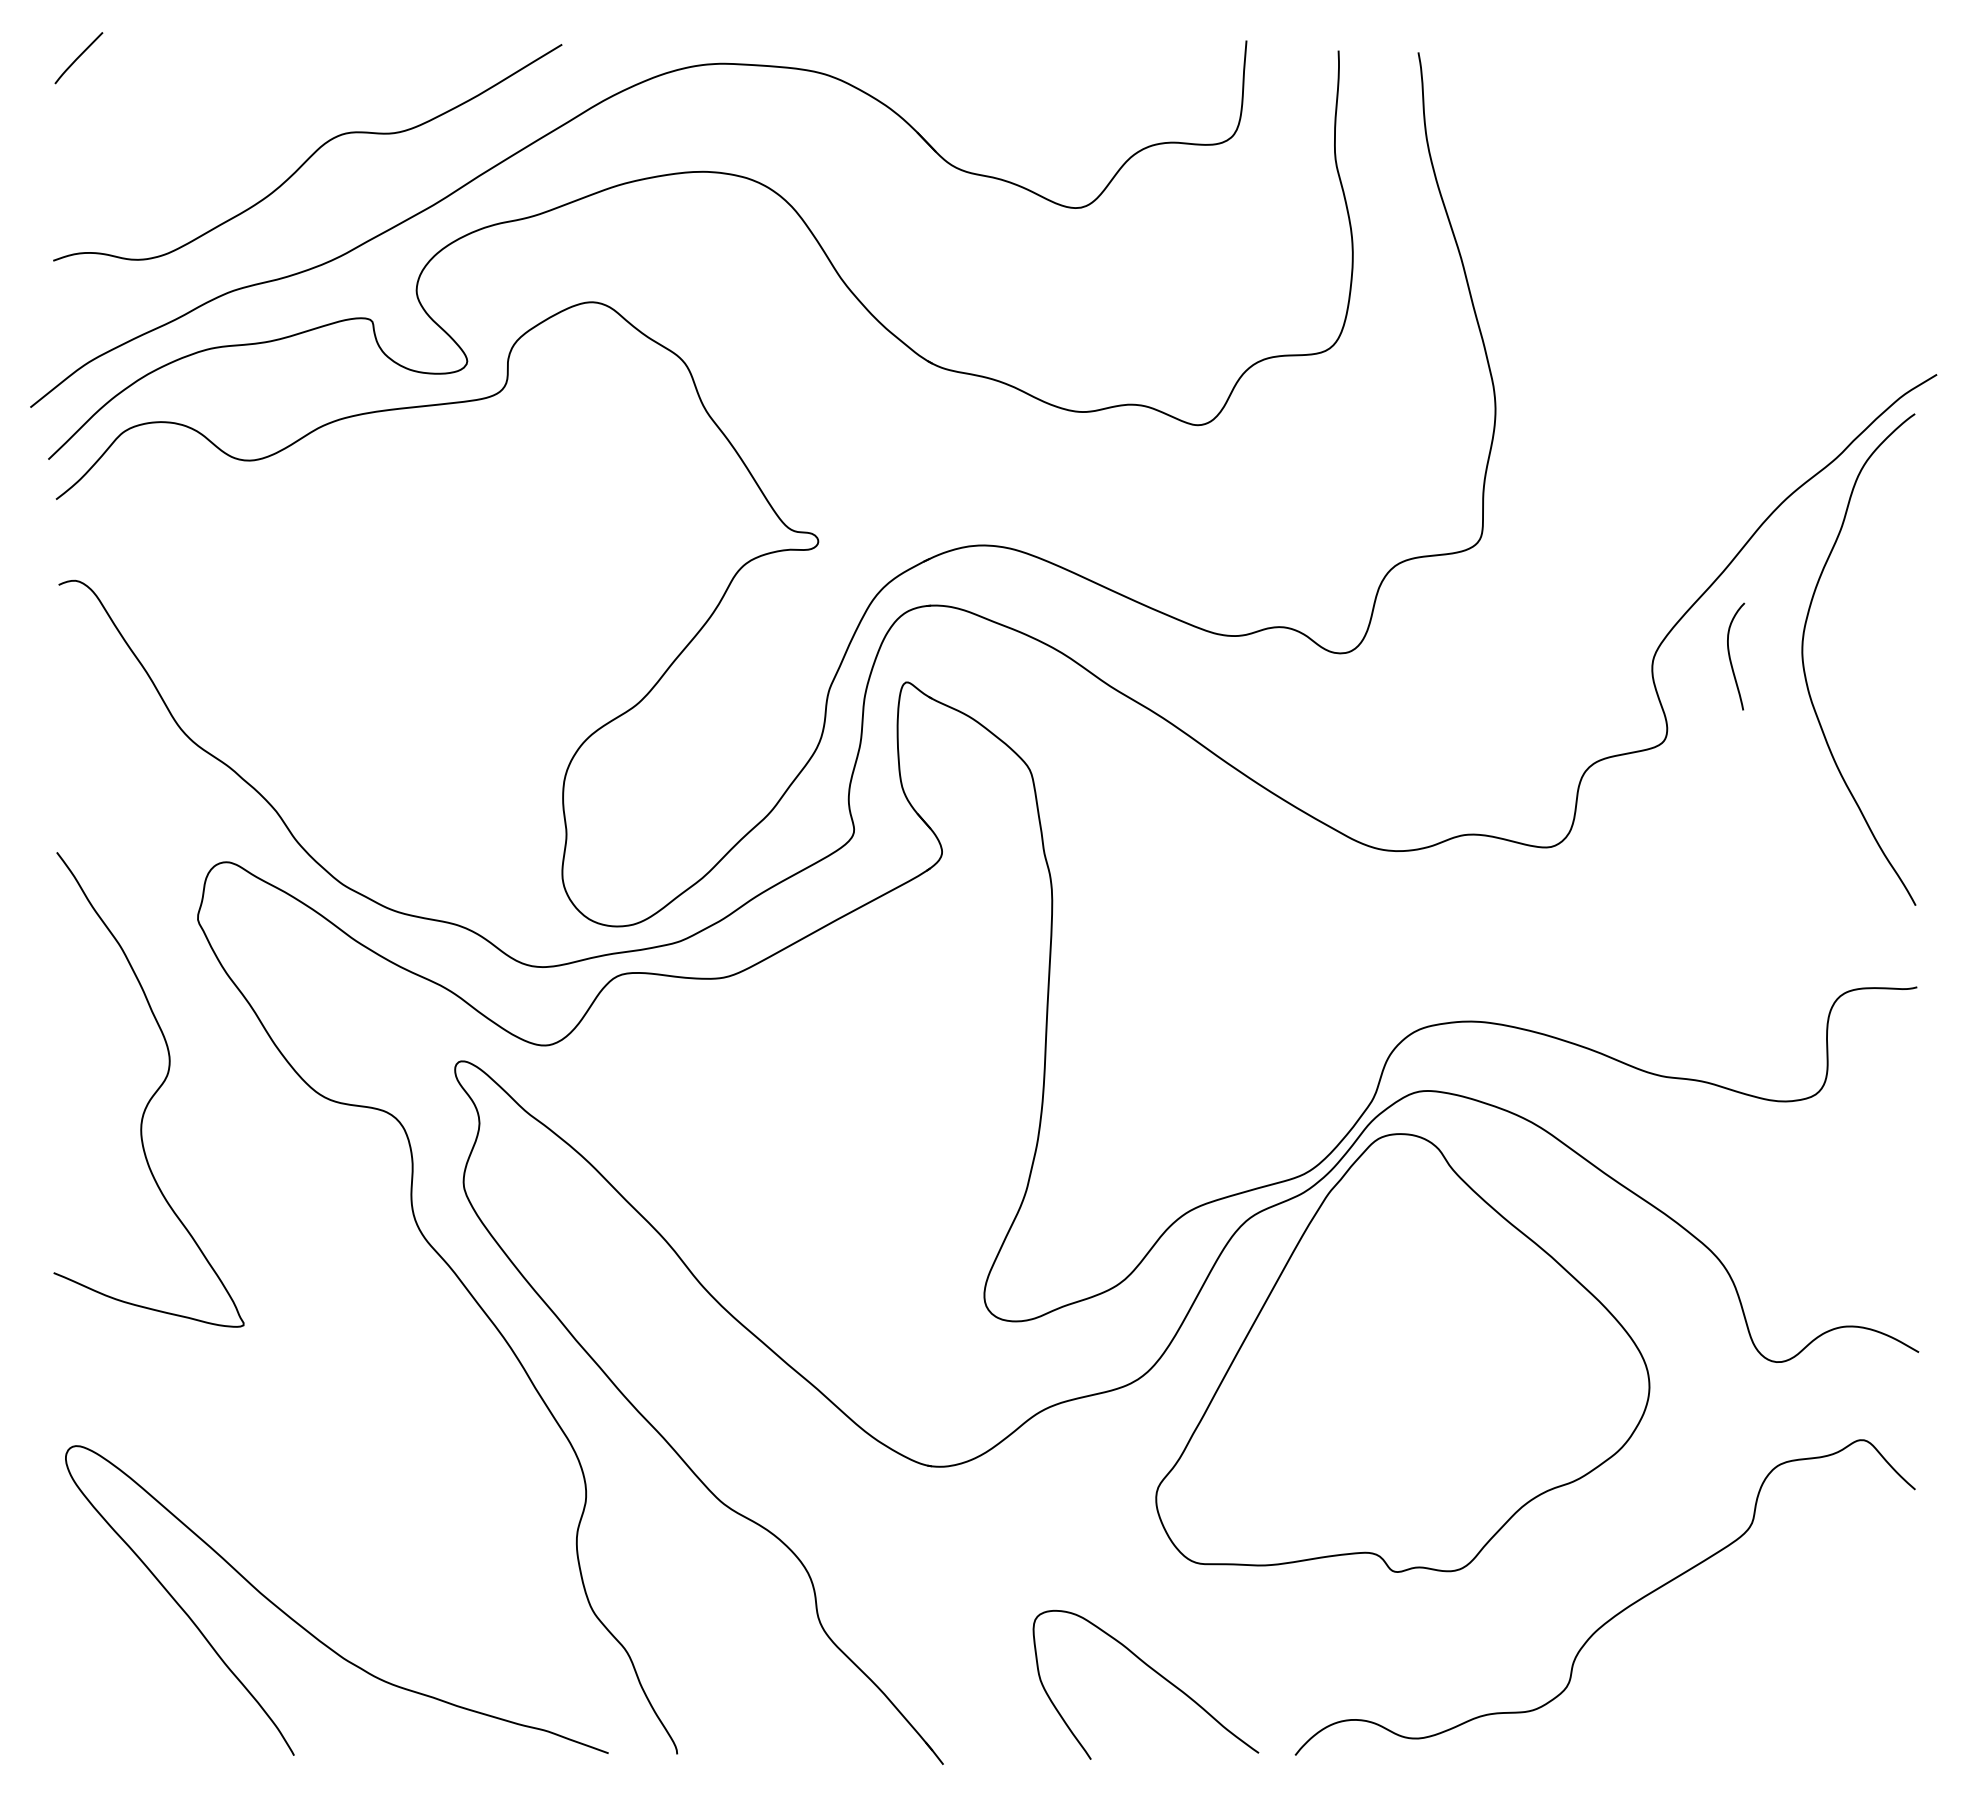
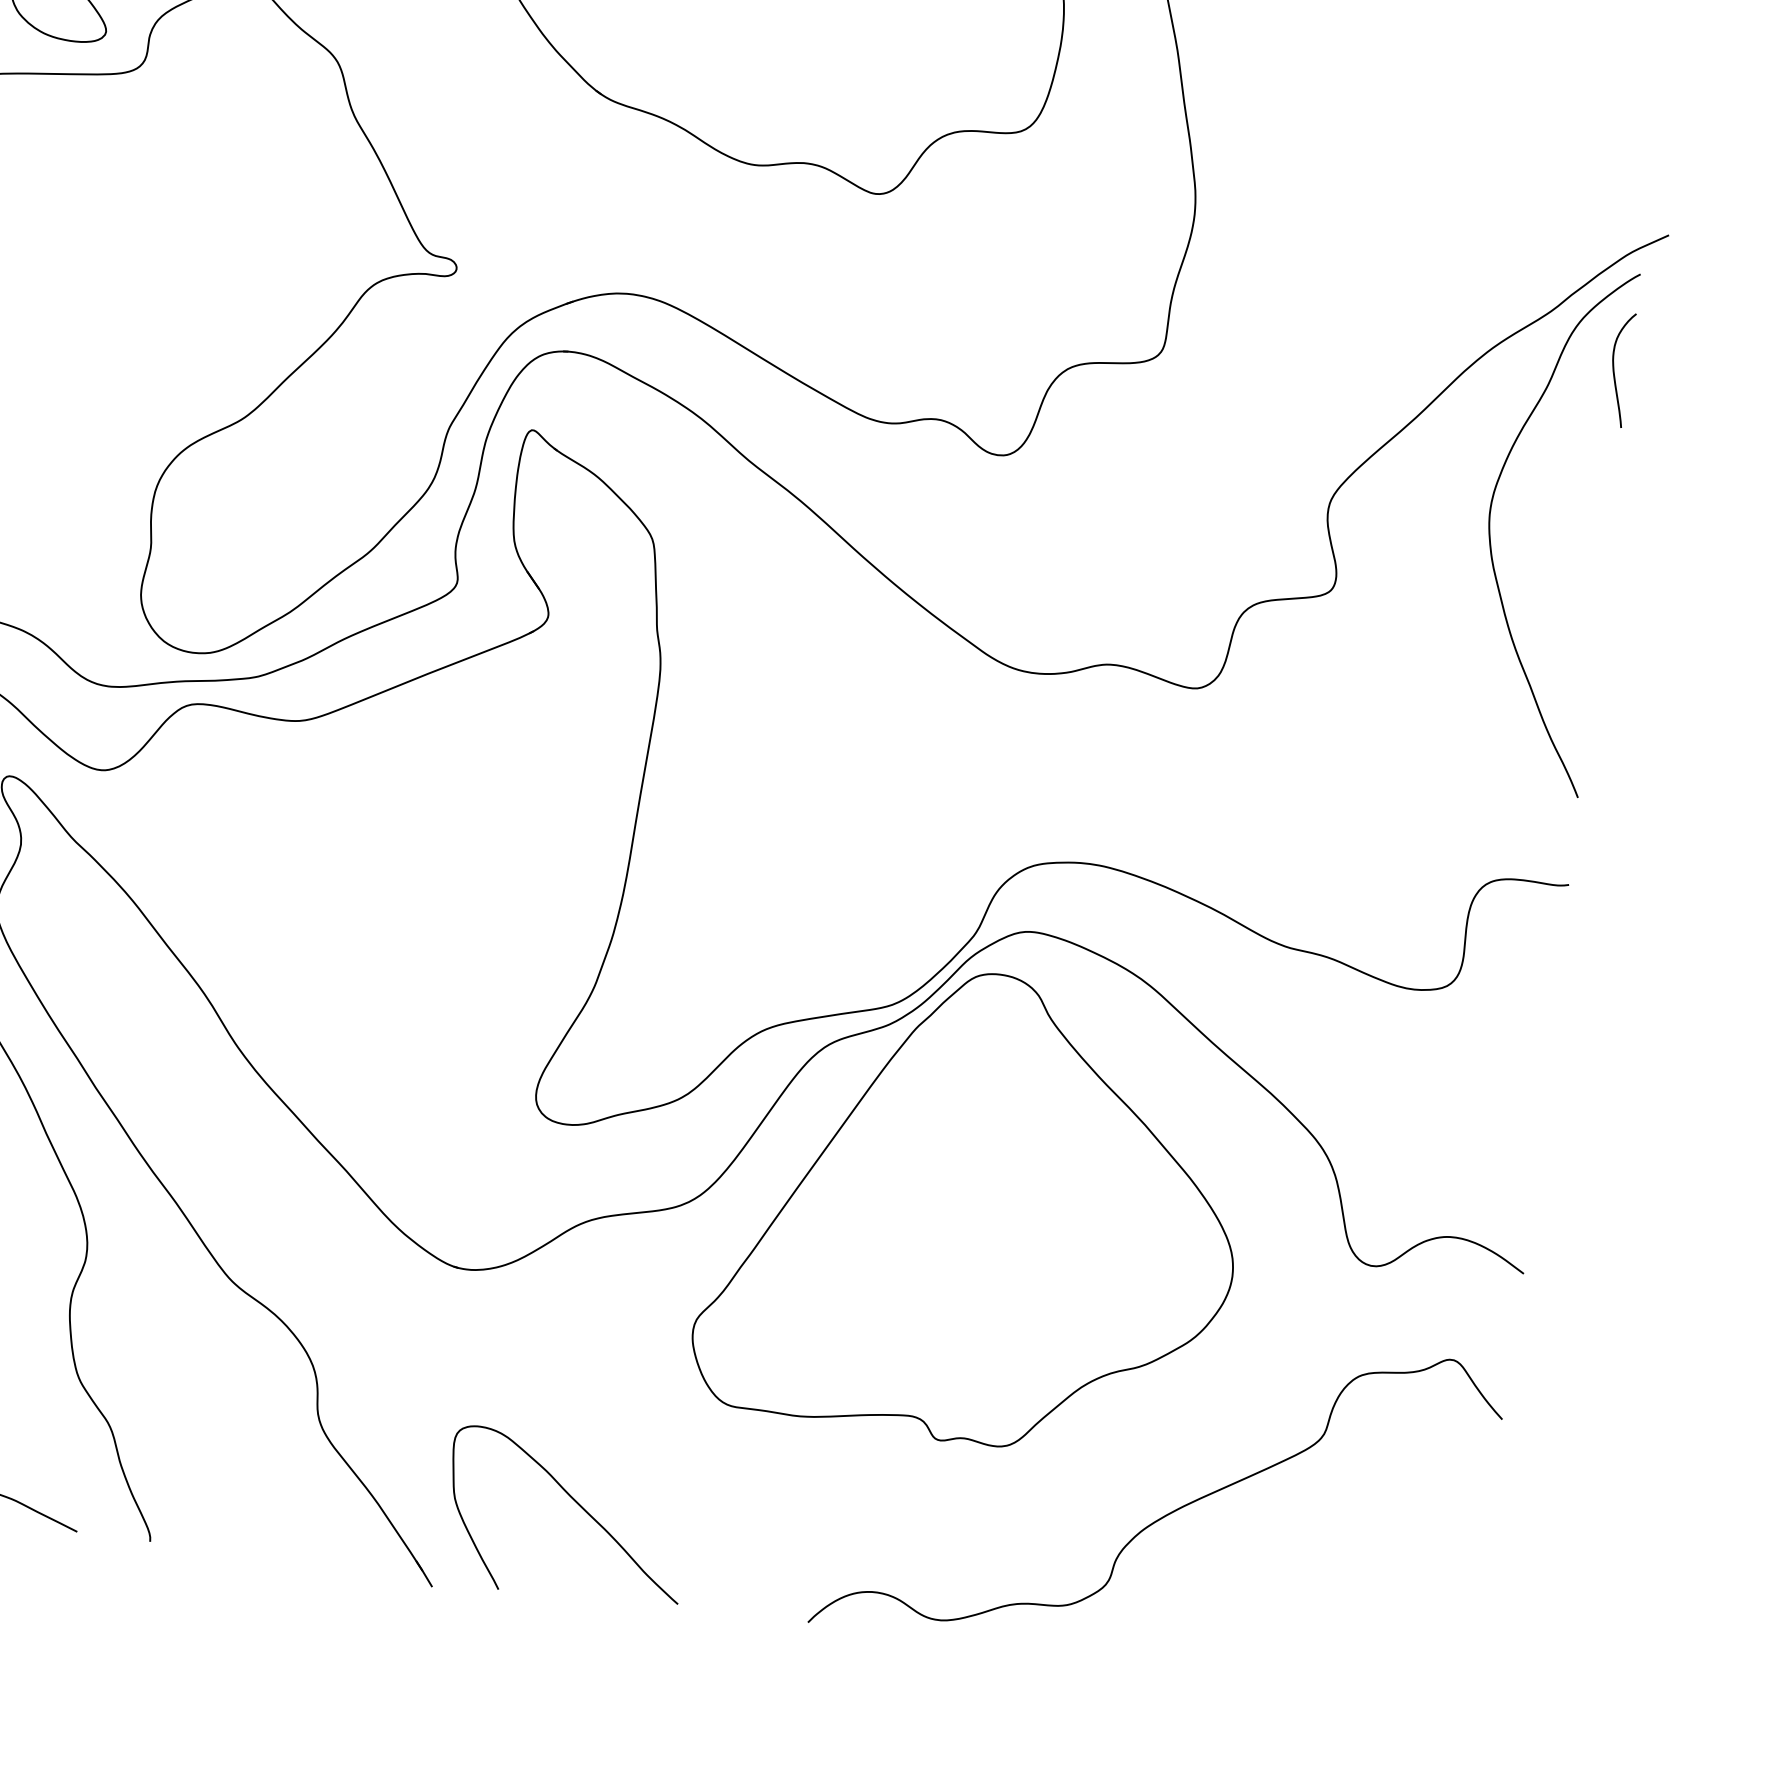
curve: (1731, 659) -> (1615, 372), moved
curve: (1153, 1671) -> (576, 1503), moved

